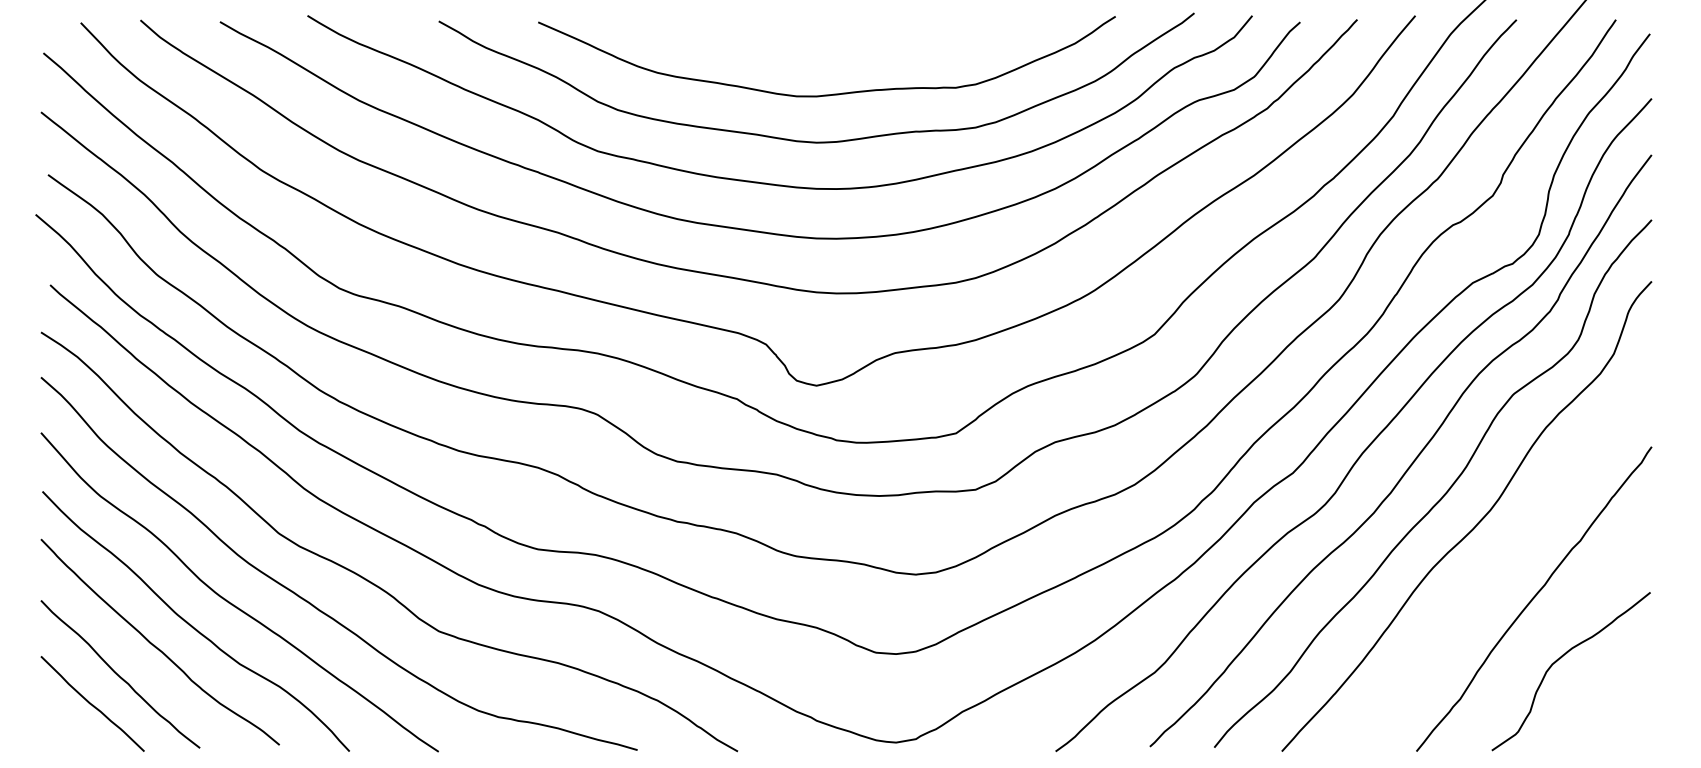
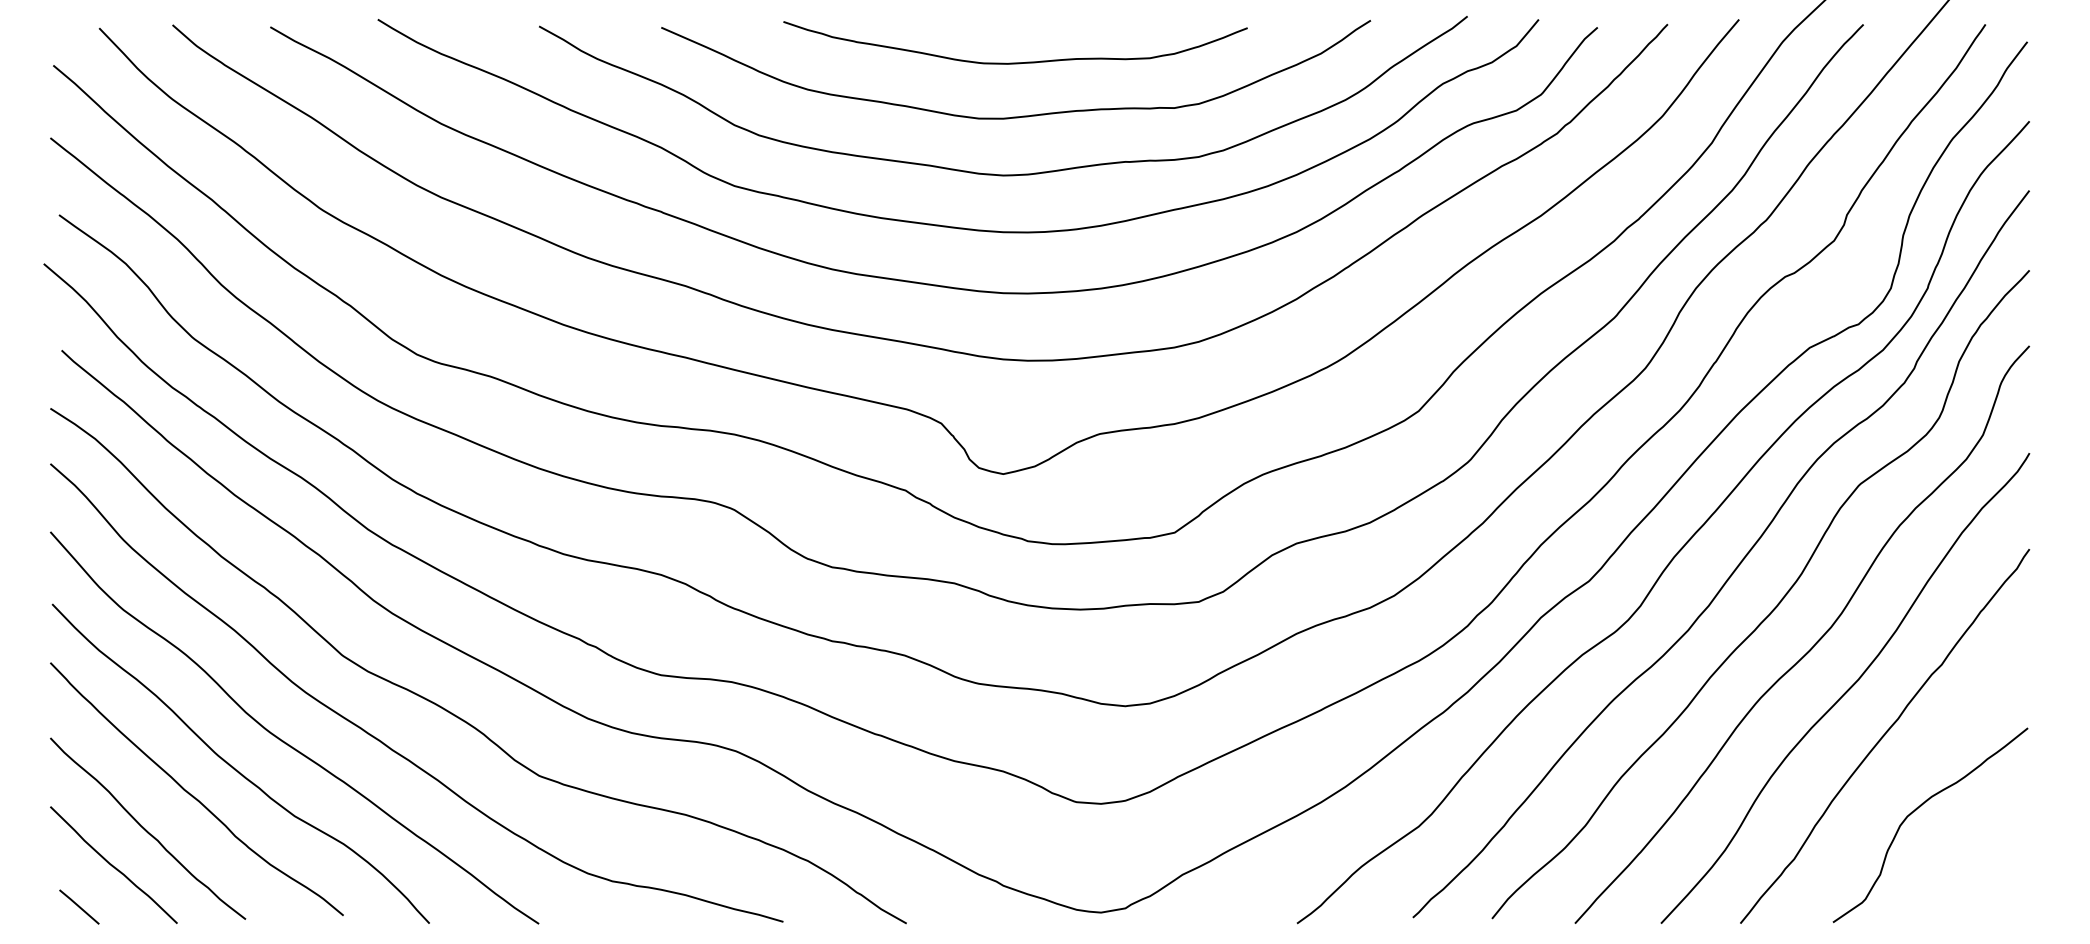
curve: (826, 50) -> (1015, 62), added
curve: (1503, 561) -> (1847, 690), added
line: (64, 737) -> (79, 906), added

